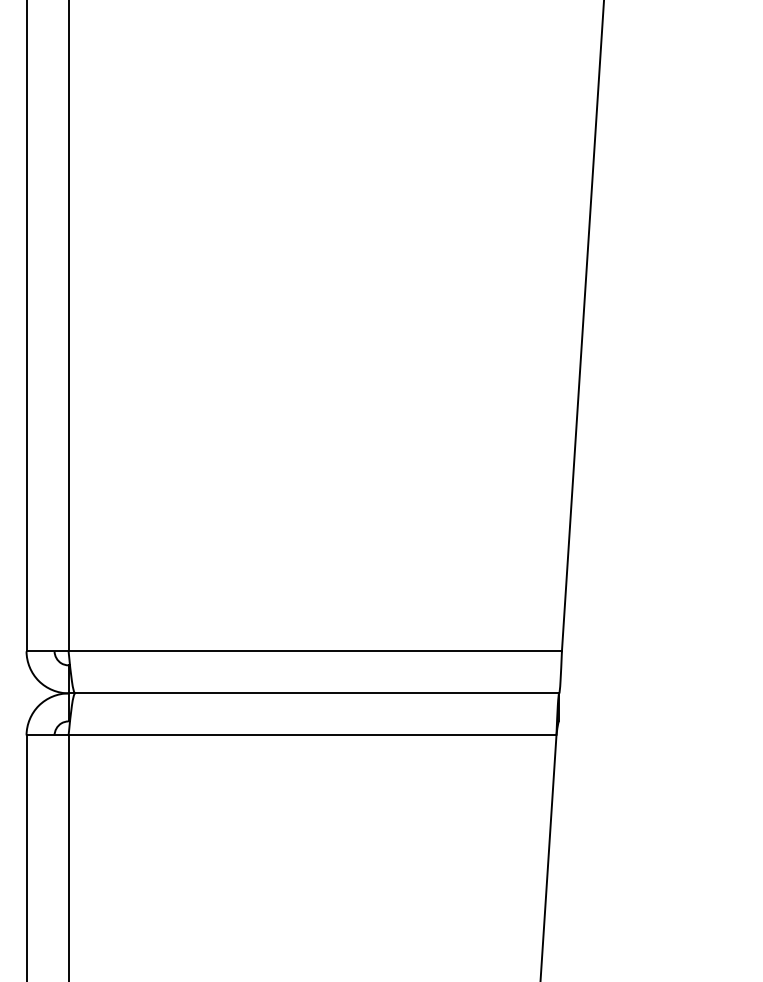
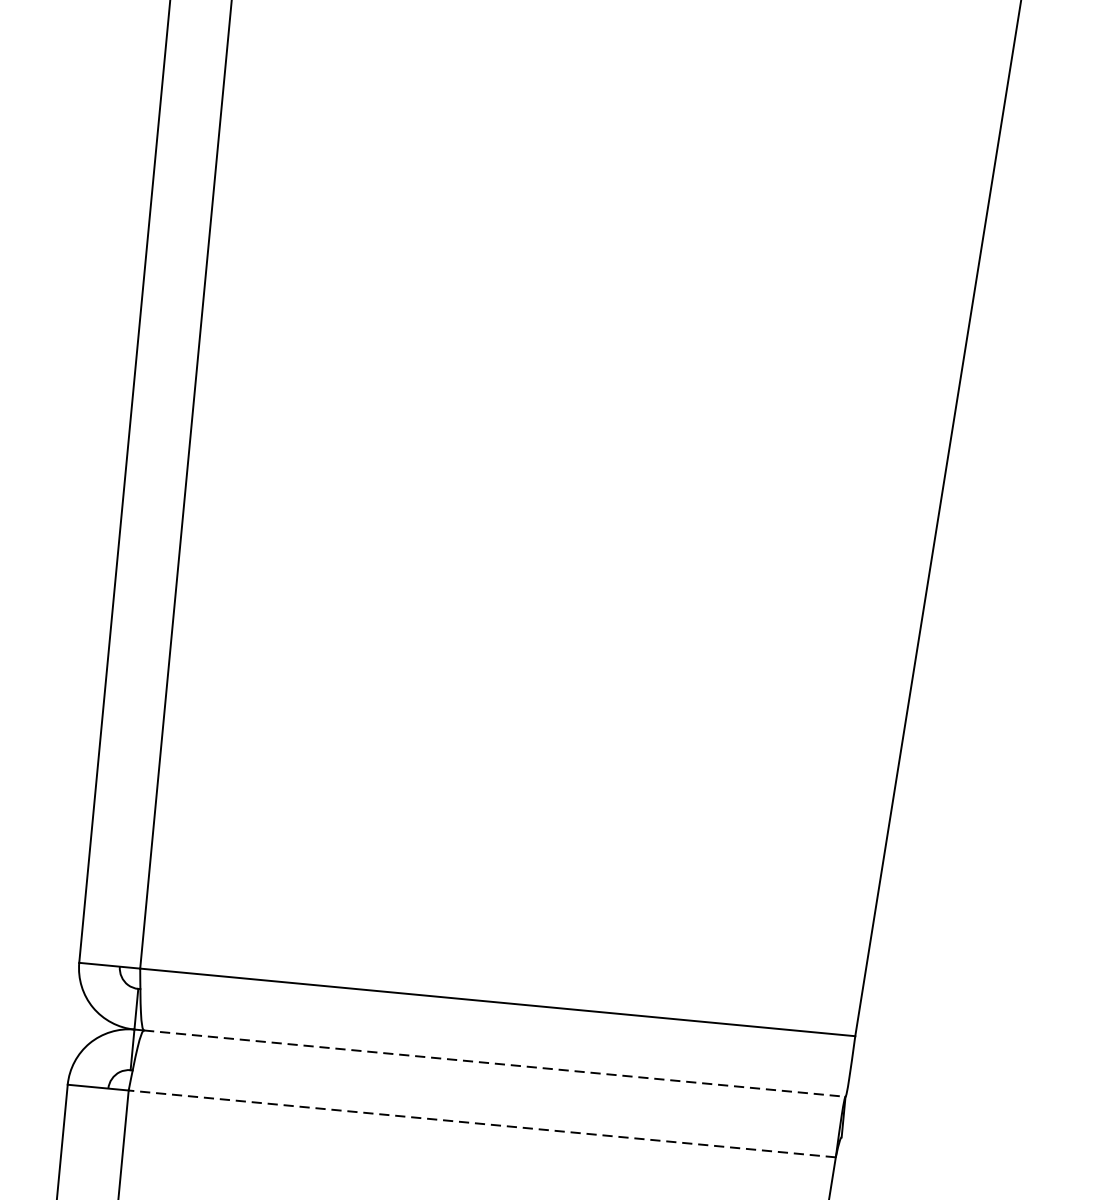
line: (317, 693) -> (495, 1063), solid -> dashed
line: (312, 735) -> (482, 1124), solid -> dashed

